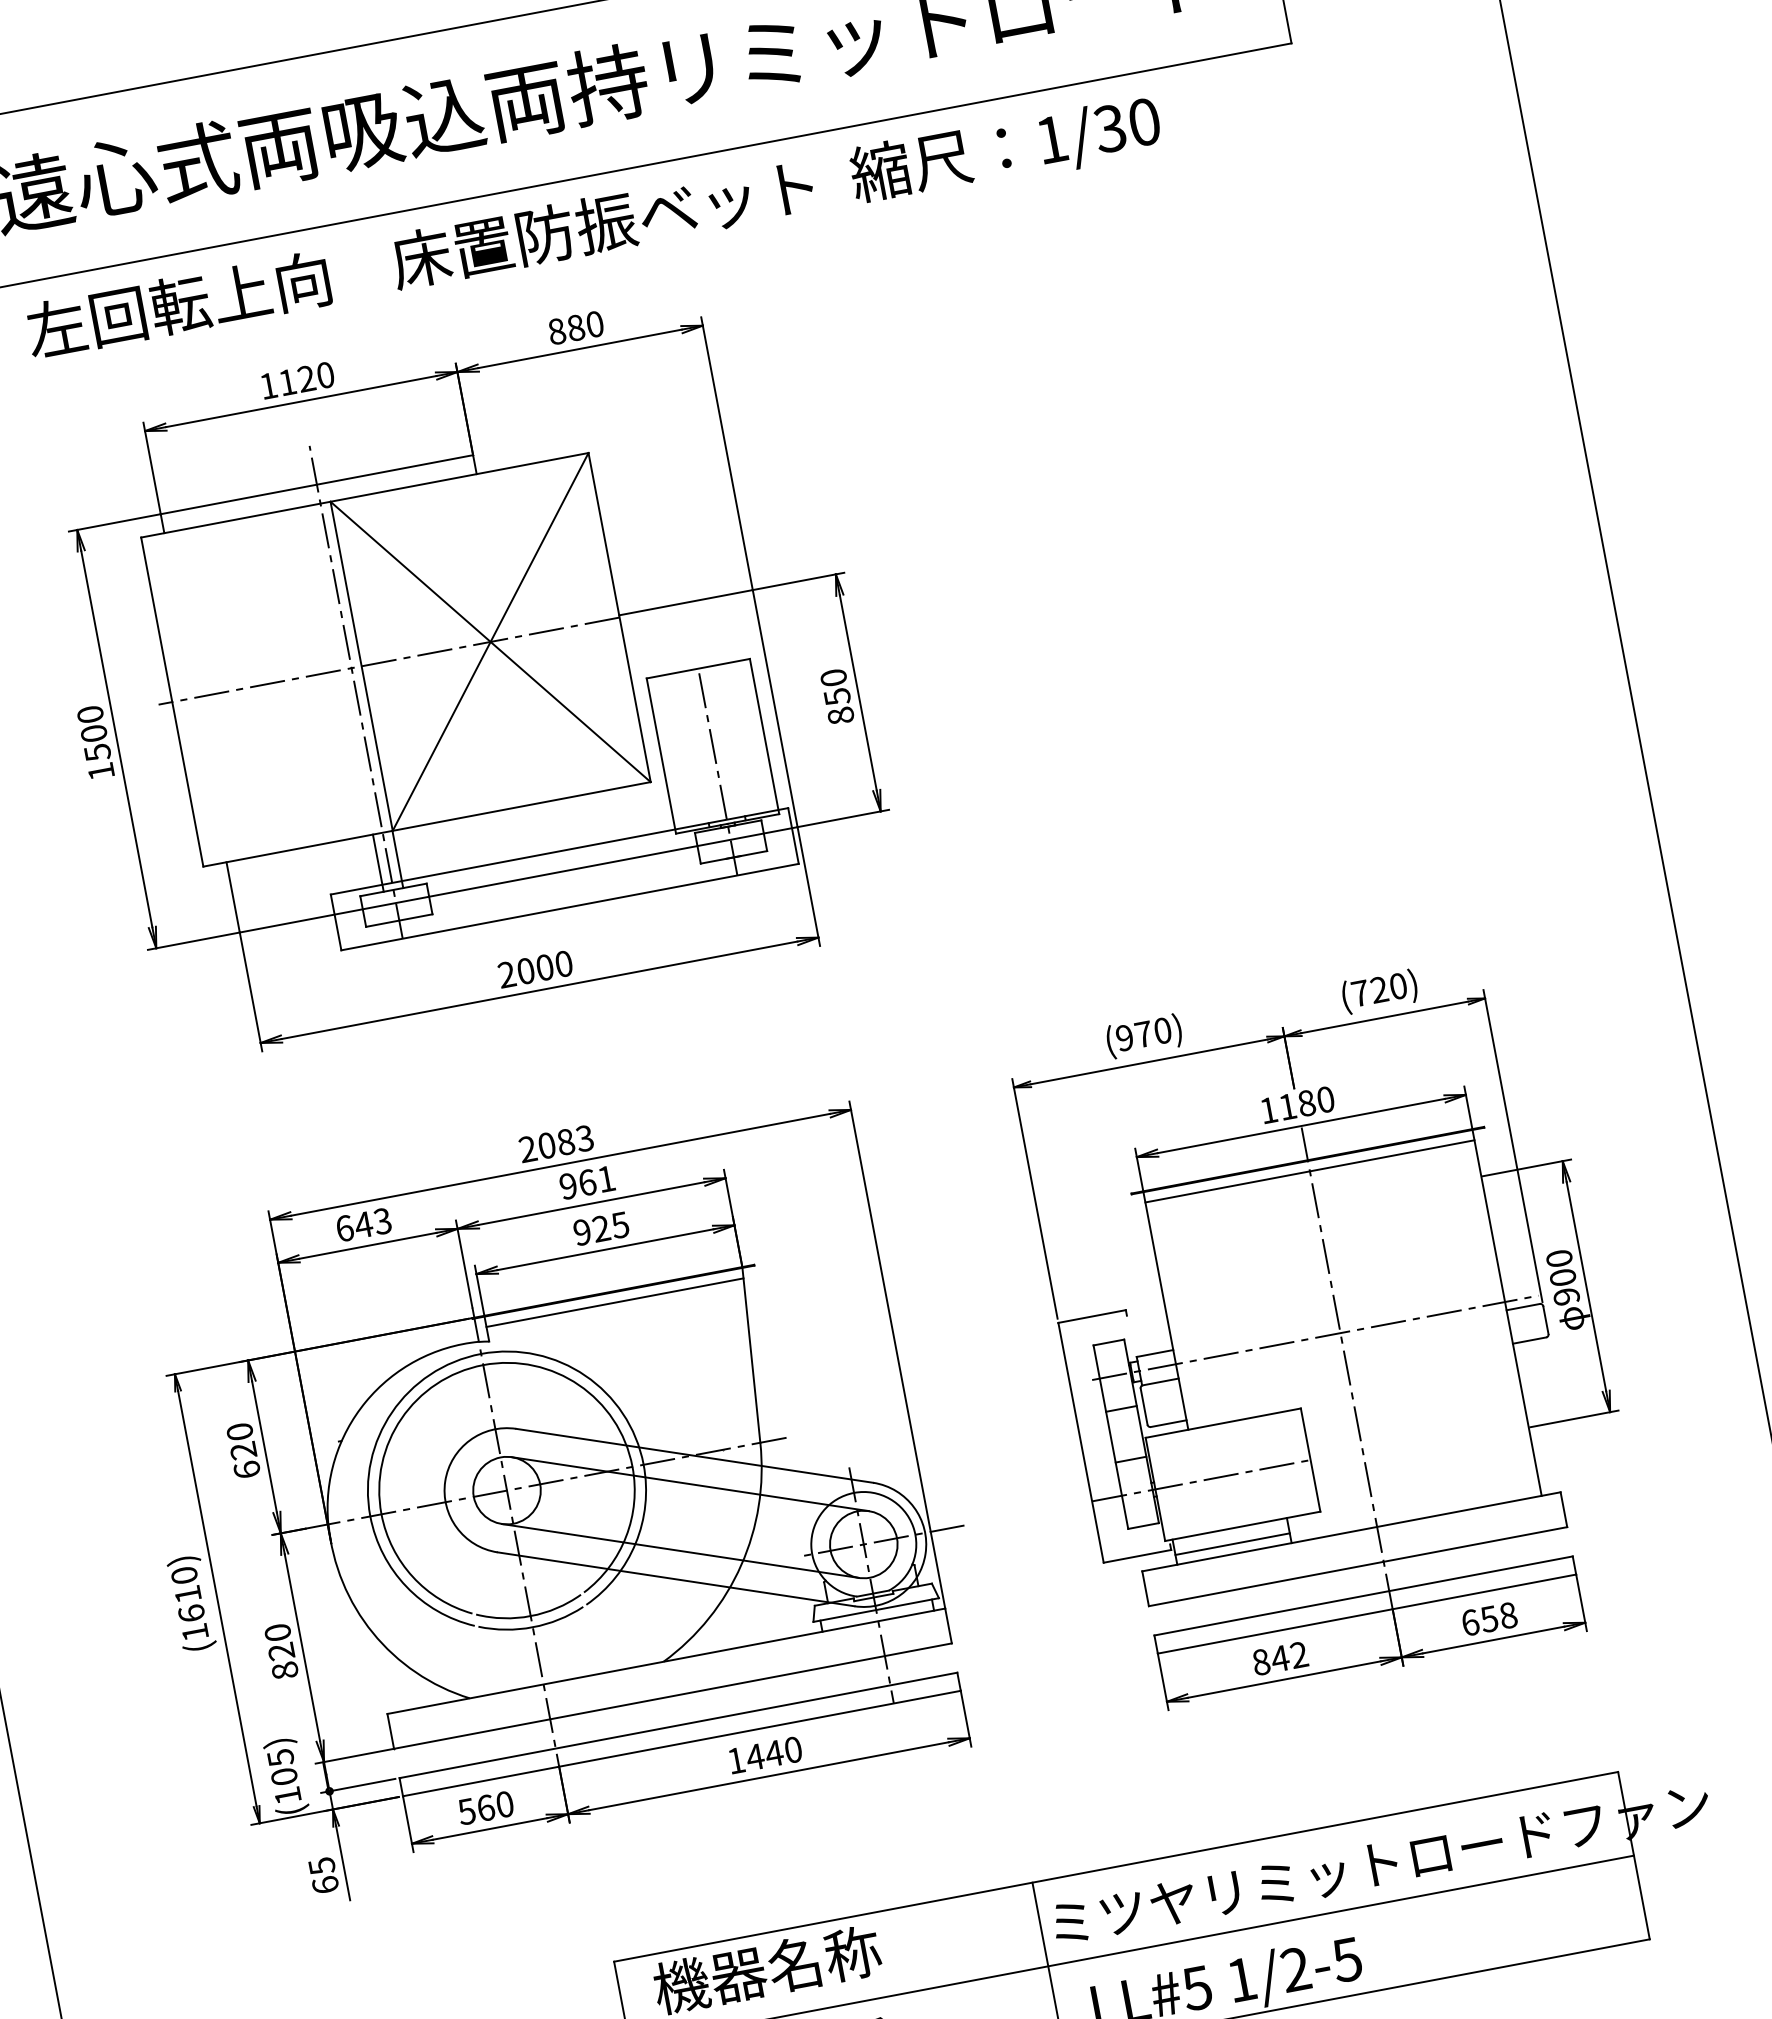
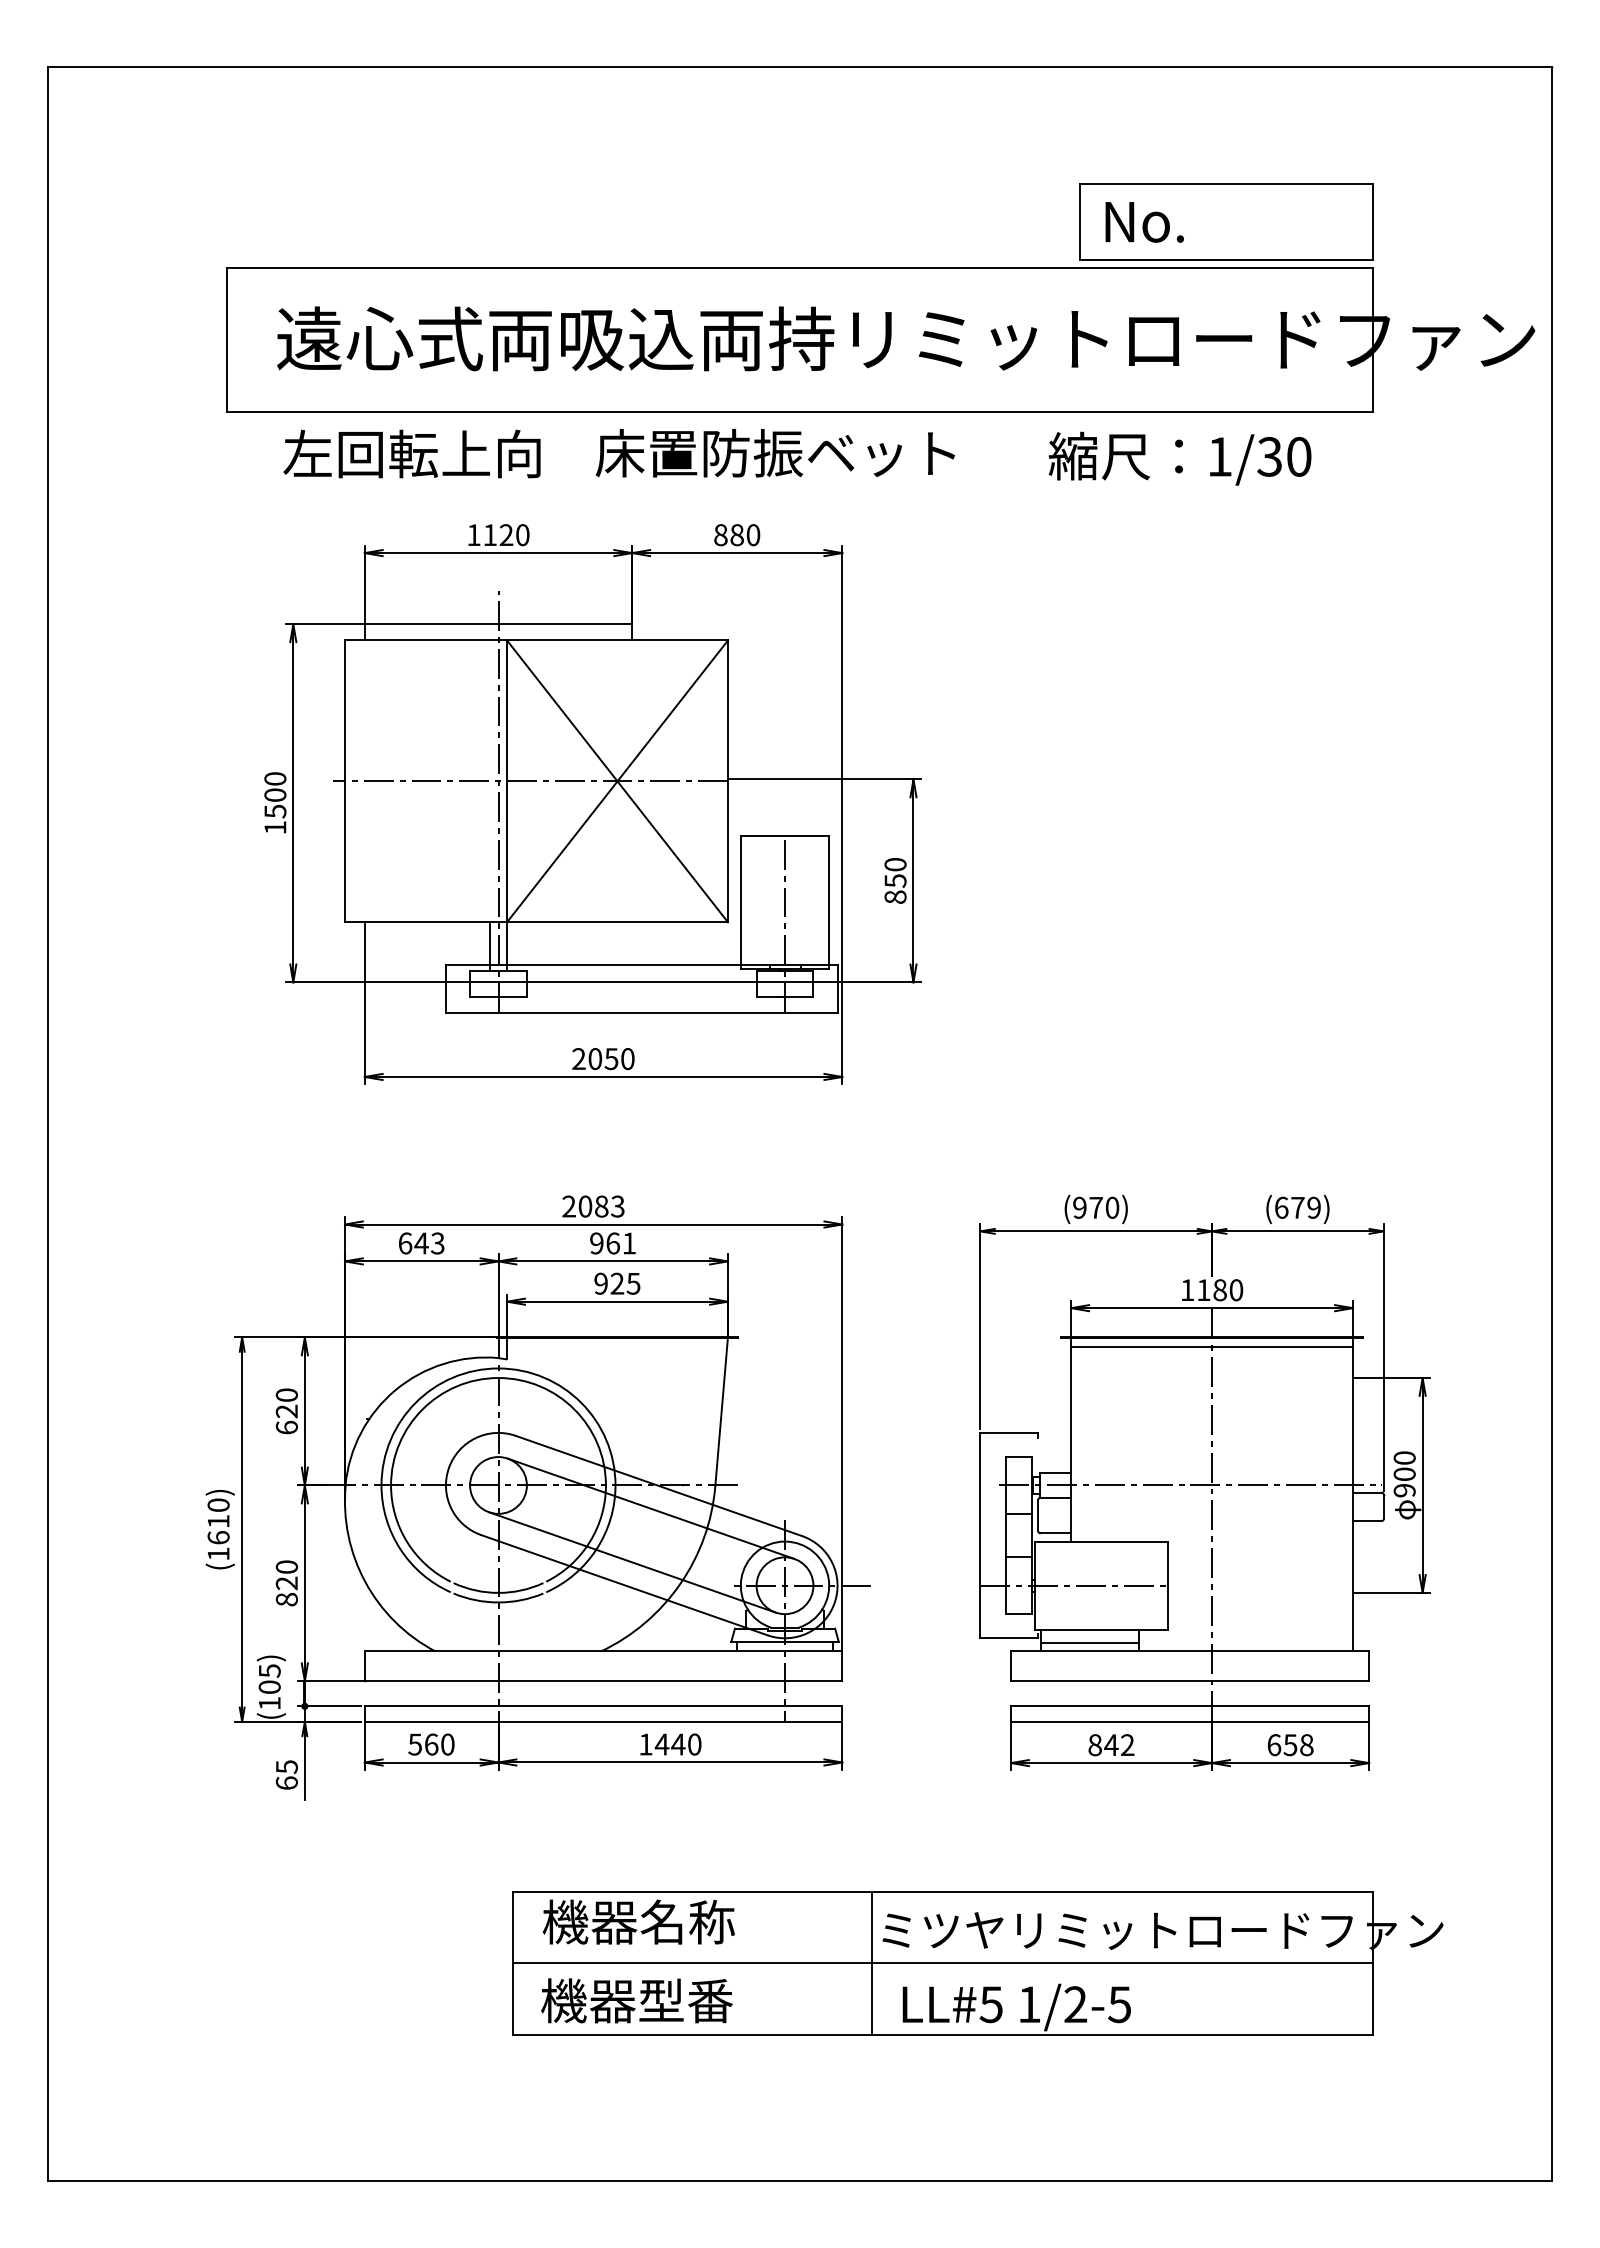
text: (1005, 150) -> (1179, 458), moved
text: (544, 966) -> (611, 1058), 2000 -> 2050
text: (1378, 989) -> (1297, 1207), (720) -> (679)
line: (615, 1302) -> (617, 1346), removed

